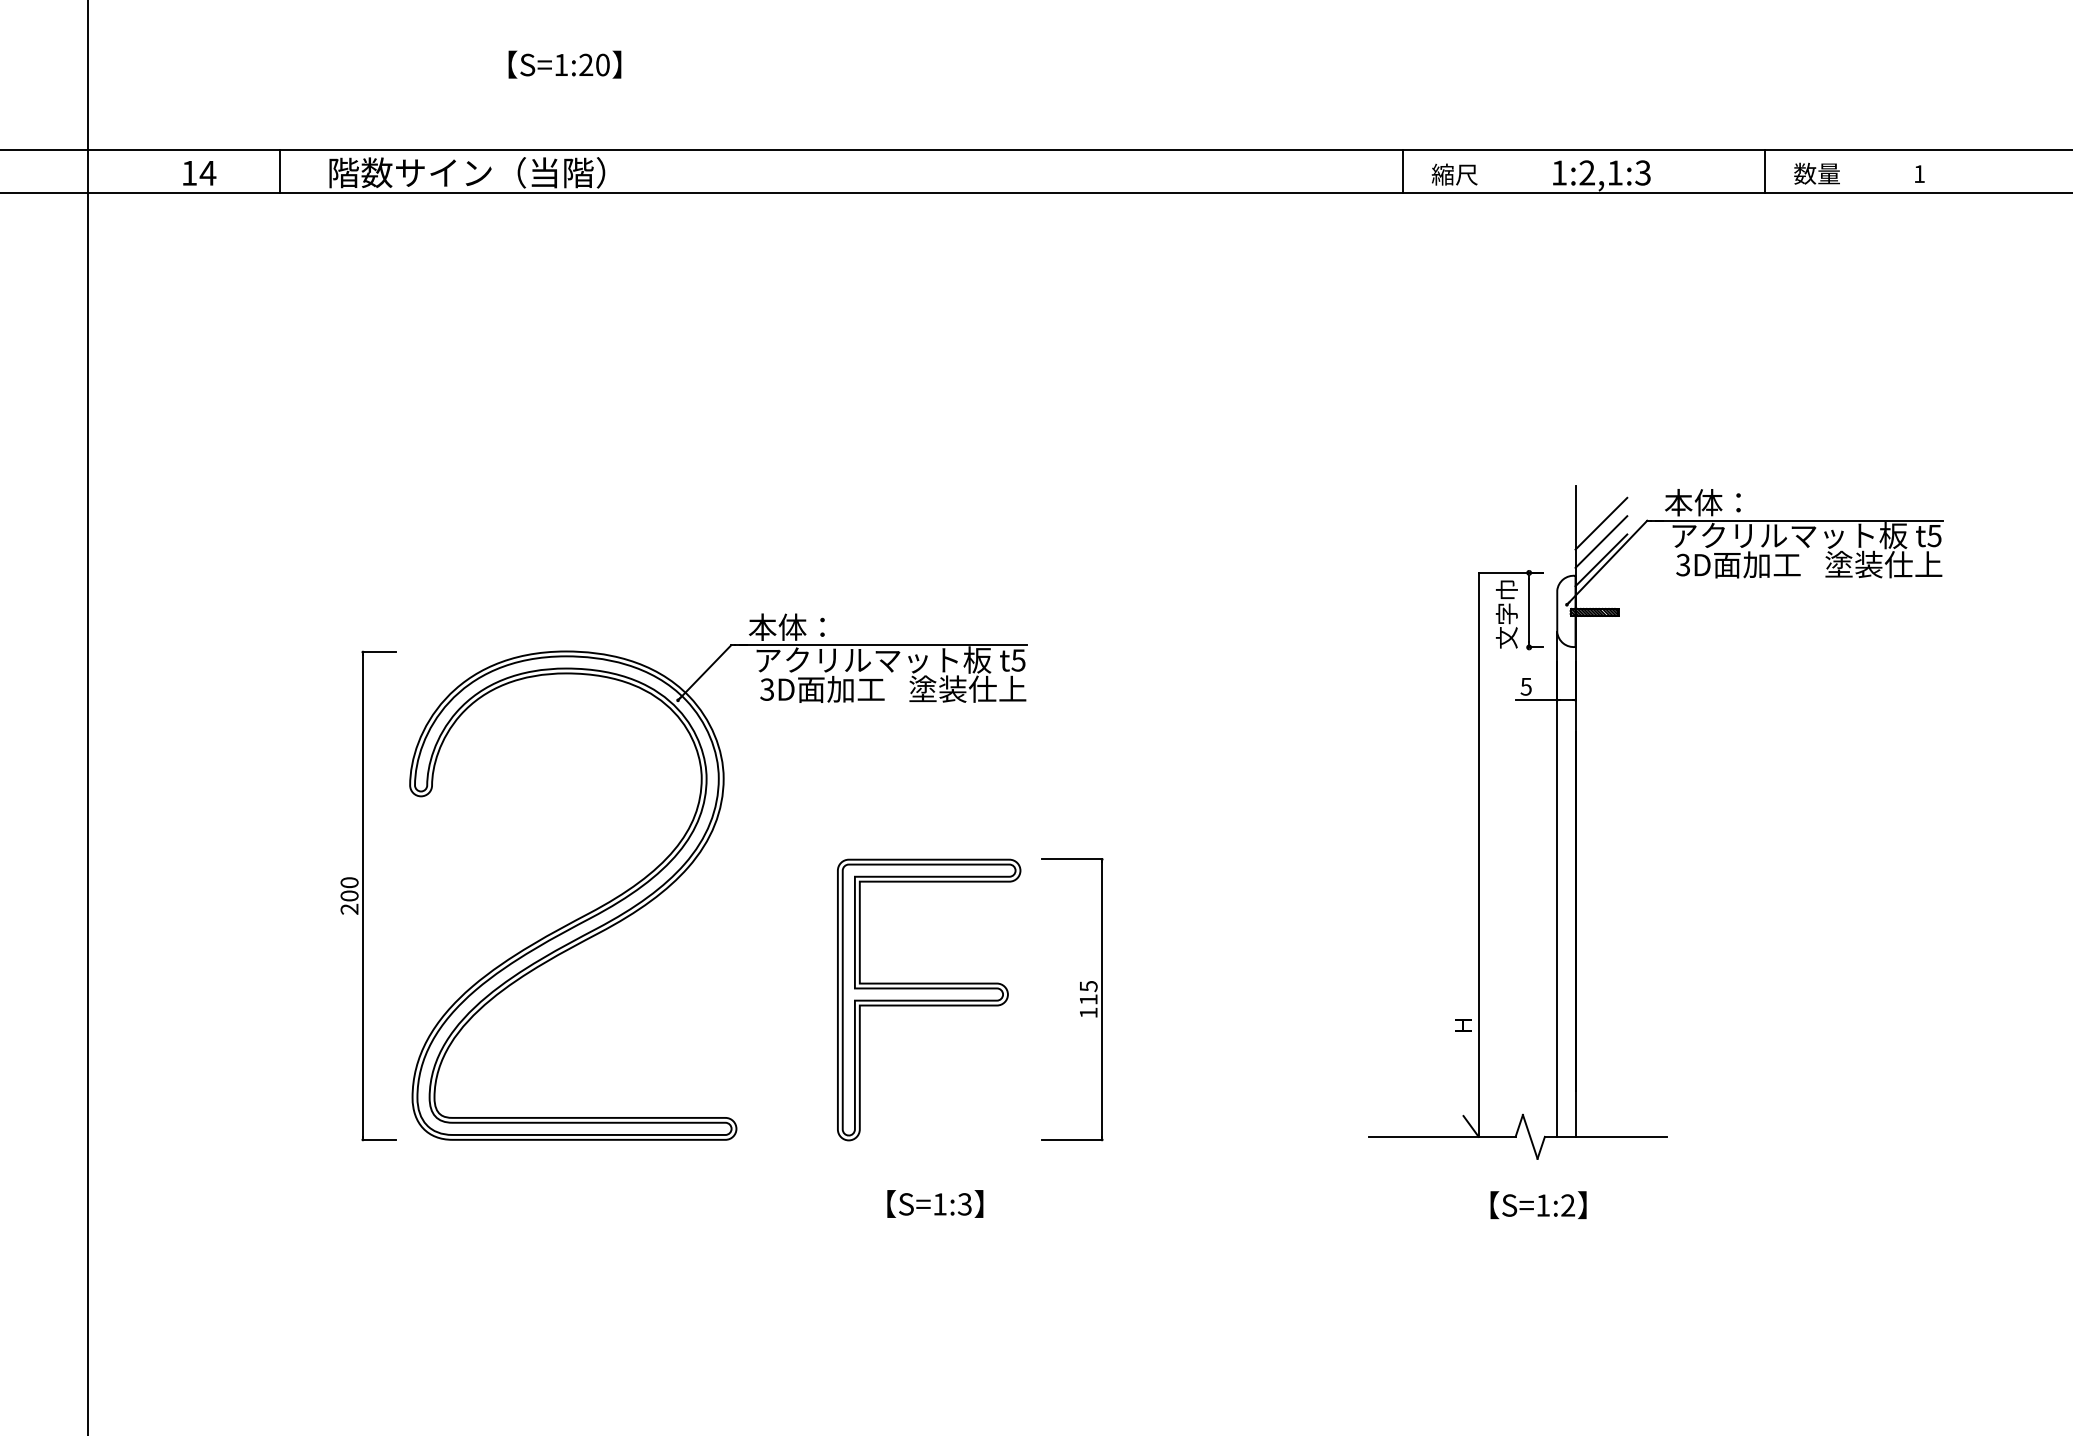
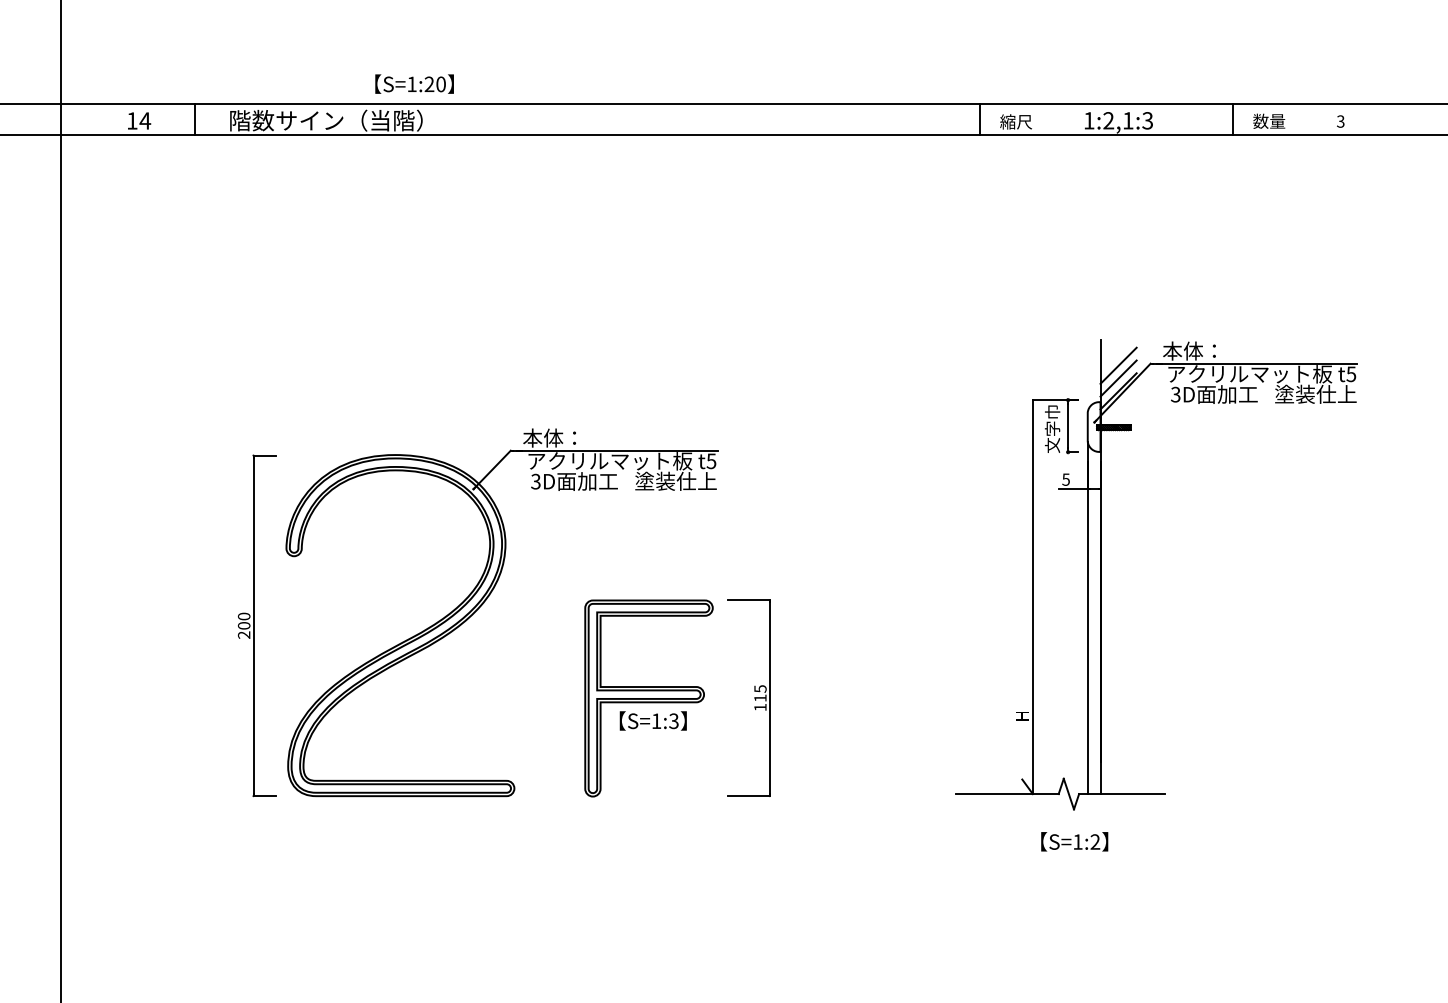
text: (564, 63) -> (414, 83), moved
text: (1919, 173) -> (1340, 121), 1 -> 3
text: (934, 1203) -> (652, 720), moved

